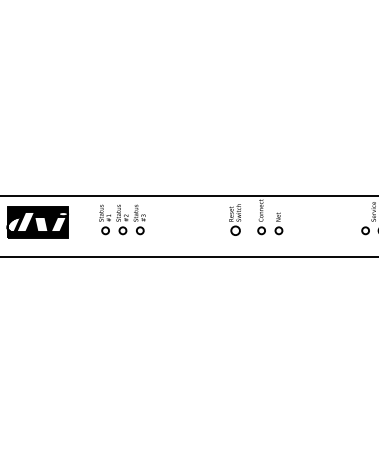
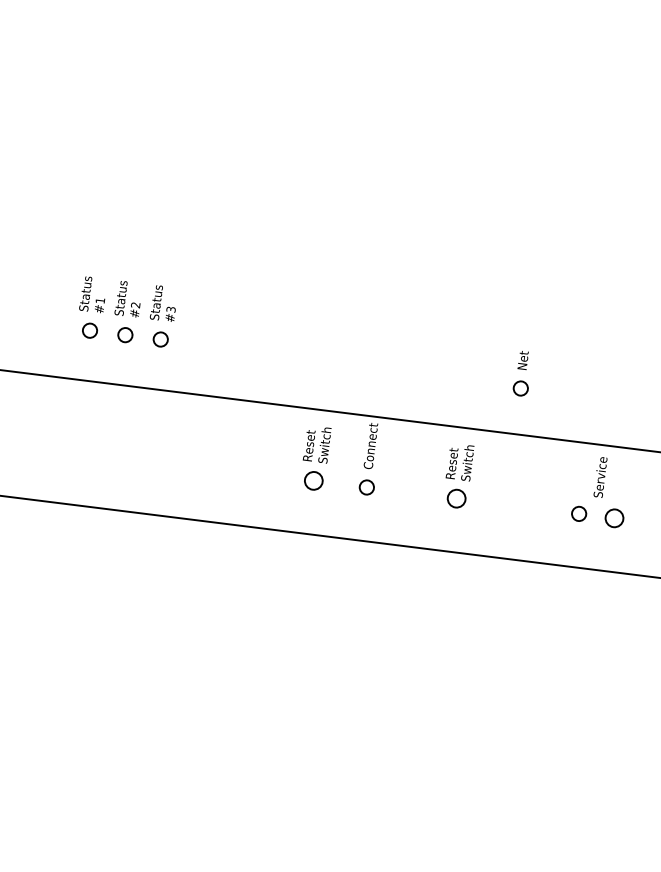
part: (122, 219) -> (127, 311), moved
part: (305, 219) -> (459, 475), added
part: (278, 223) -> (521, 373), moved

